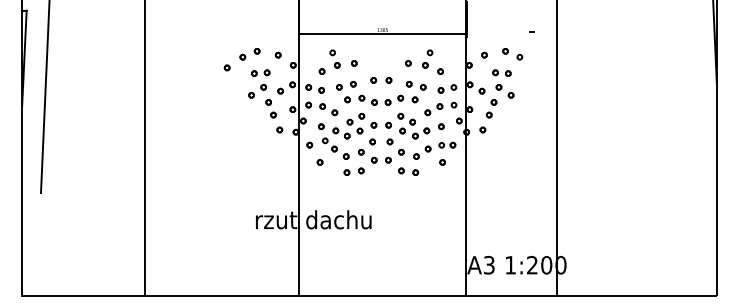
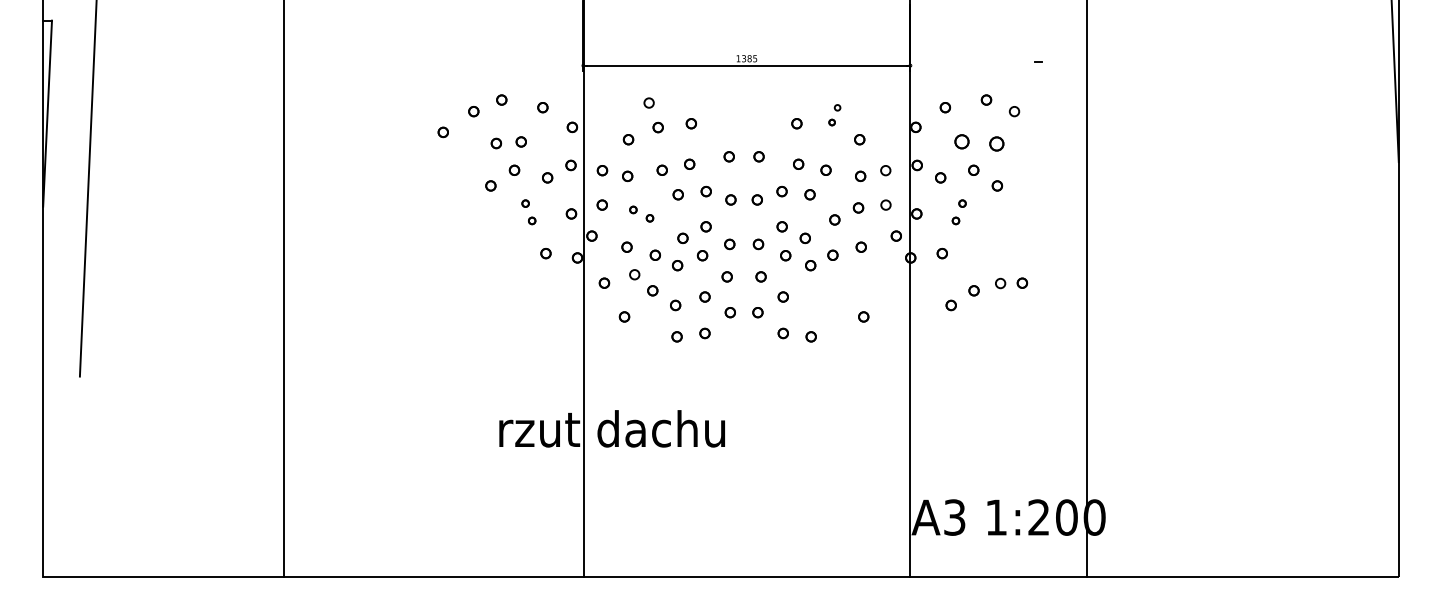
part: (427, 58) -> (834, 114), size x0.6
part: (501, 72) -> (978, 141), size x1.4
part: (270, 108) -> (527, 211), size x0.7
part: (491, 108) -> (959, 211), size x0.7
part: (328, 109) -> (640, 213), size x0.7
part: (434, 150) -> (986, 293), moved

